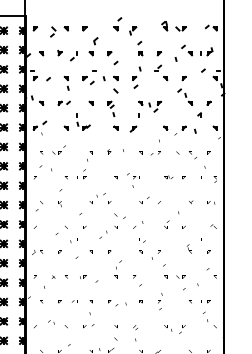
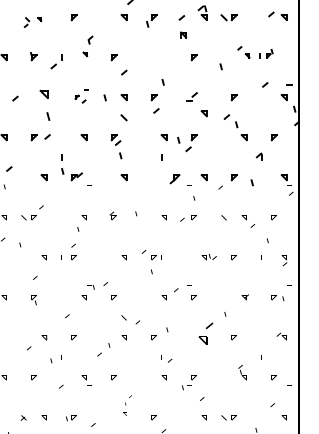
part: (59, 31) -> (33, 21), size x0.6
part: (93, 46) -> (87, 45), size x0.7
part: (140, 48) -> (183, 26), moved
part: (197, 50) -> (255, 52), size x0.7
part: (161, 72) -> (197, 104), moved
part: (89, 77) -> (81, 95), size x0.6
part: (66, 83) -> (44, 105), size x1.4
part: (133, 128) -> (175, 178), moved
part: (166, 224) -> (205, 333), size x1.6
part: (117, 269) -> (126, 405), size x0.7

